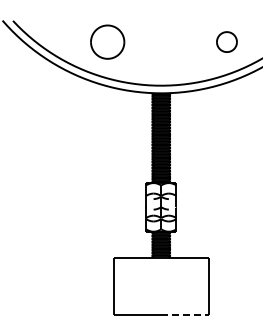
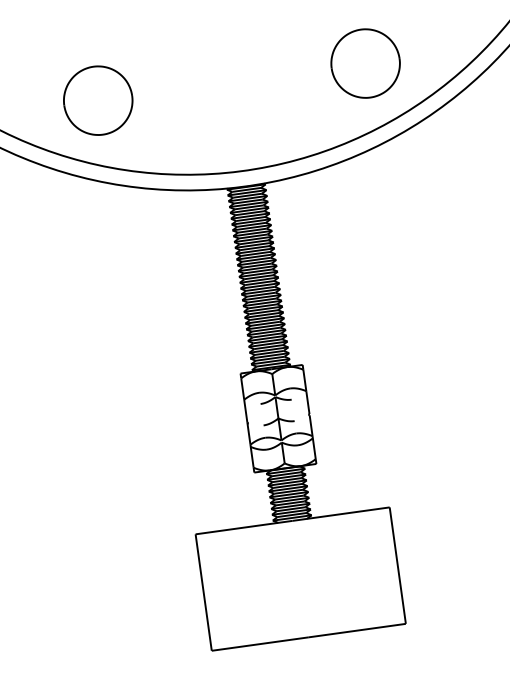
part: (107, 41) -> (97, 99), moved
part: (226, 41) -> (364, 62), size x1.67
line: (185, 314) -> (358, 630), dashed -> solid

